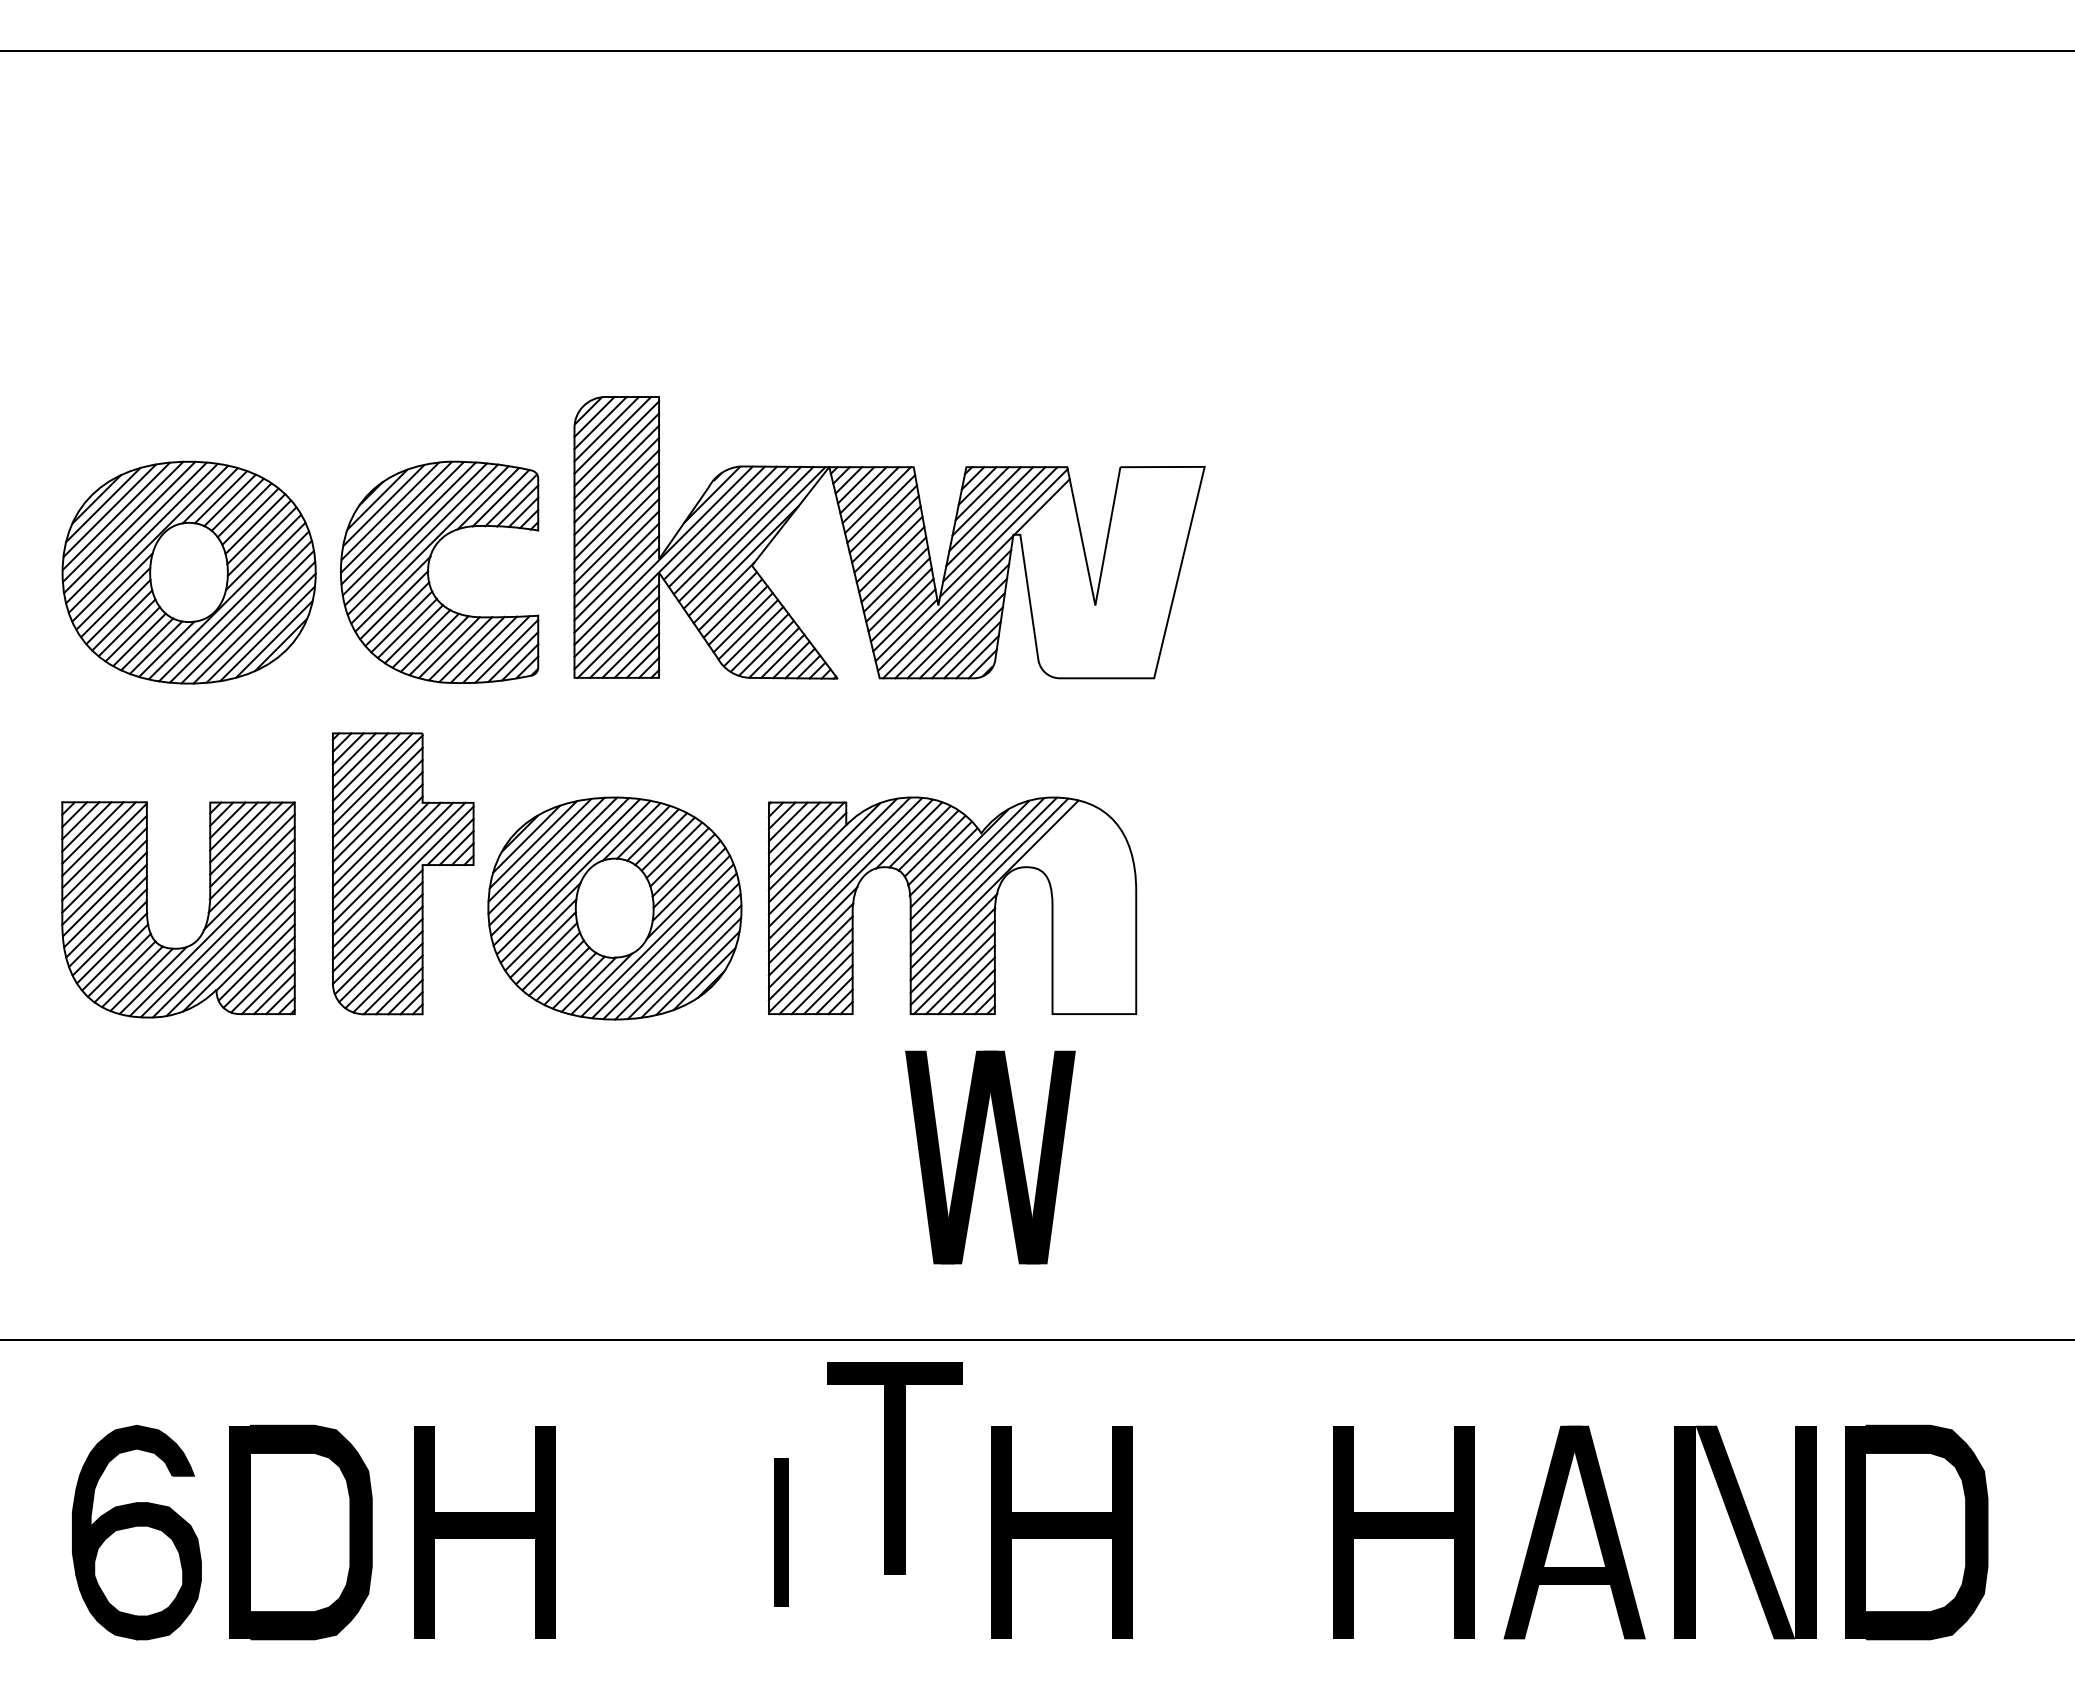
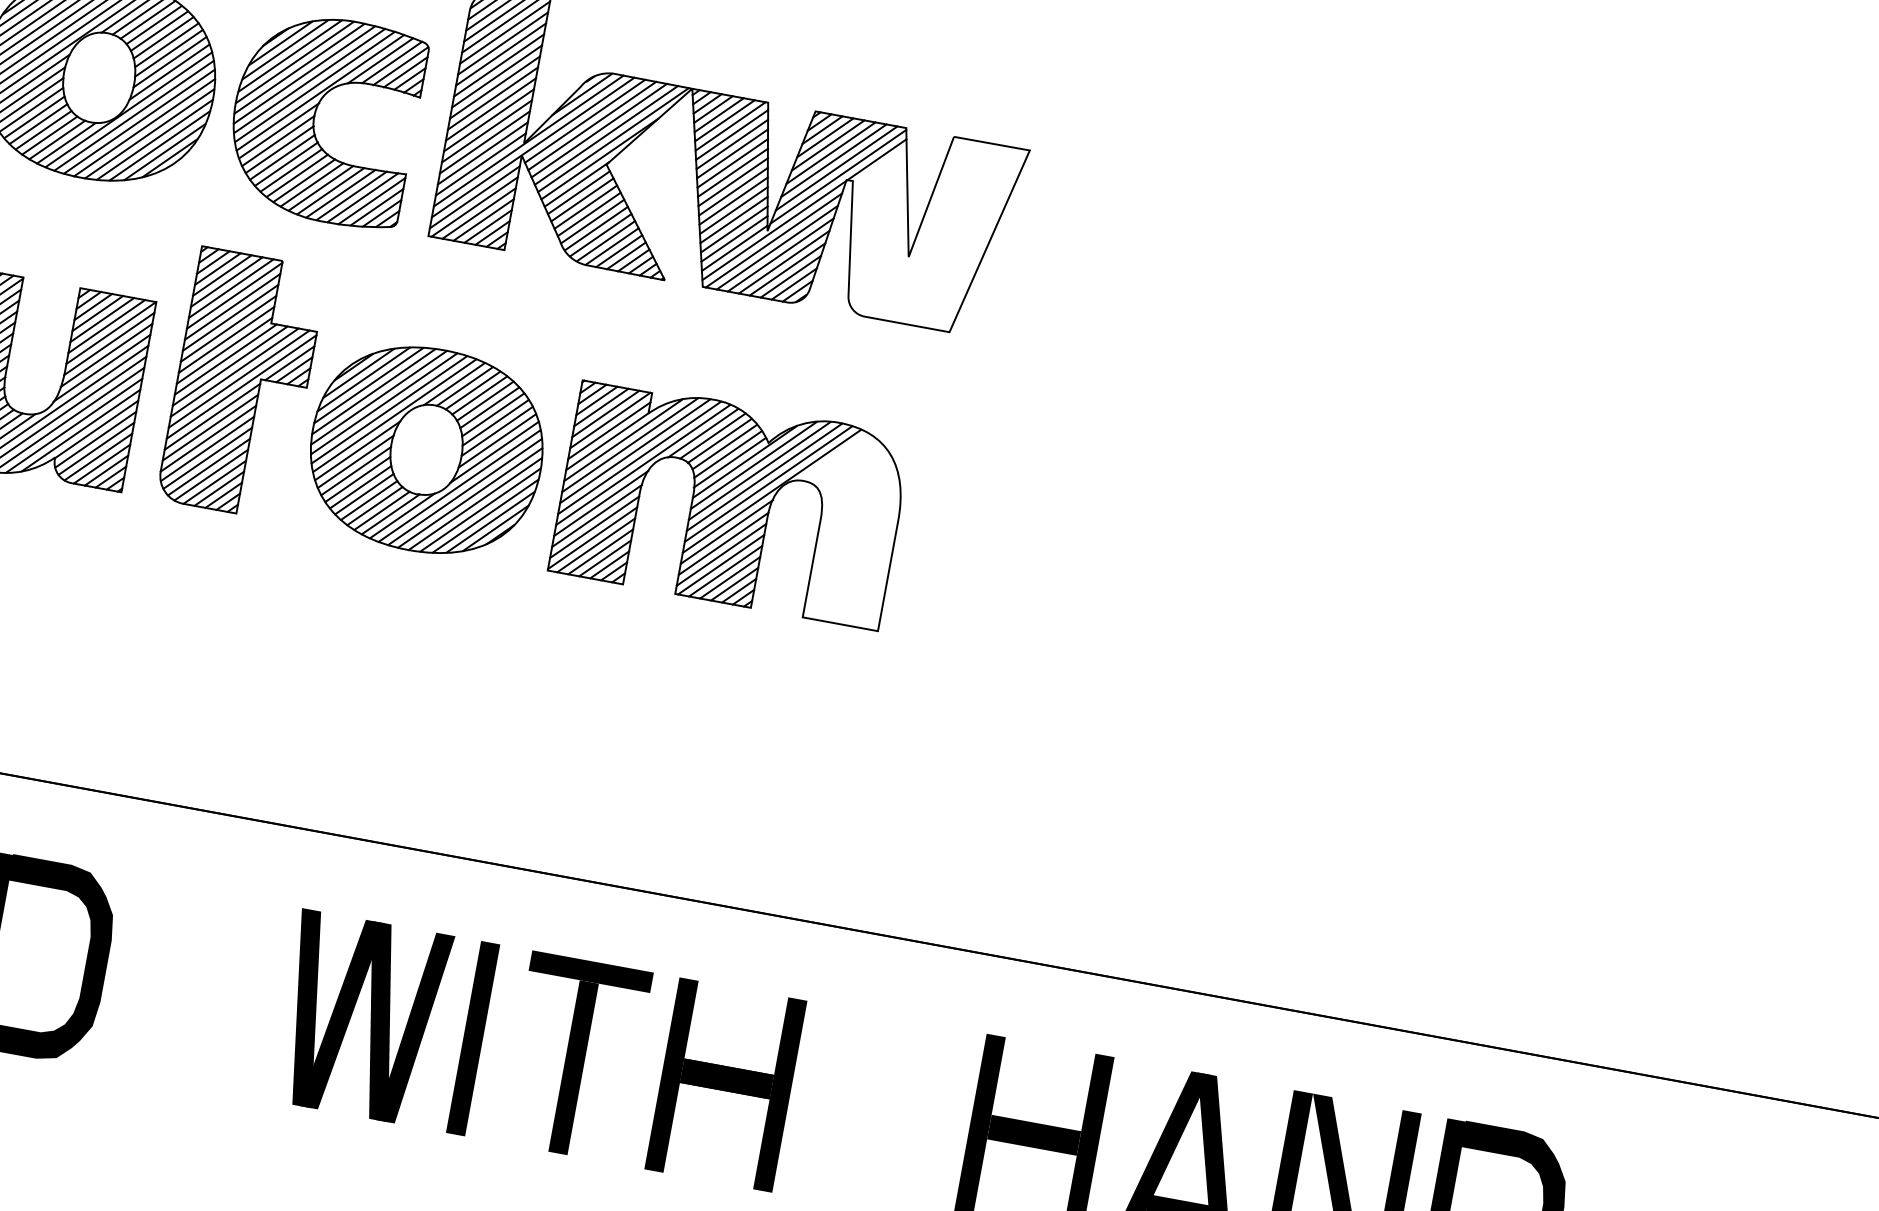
part: (980, 1155) -> (352, 1014), moved
part: (894, 1468) -> (575, 1057), moved
part: (484, 1532) -> (206, 989), removed
part: (780, 1532) -> (472, 1038), size x1.43

